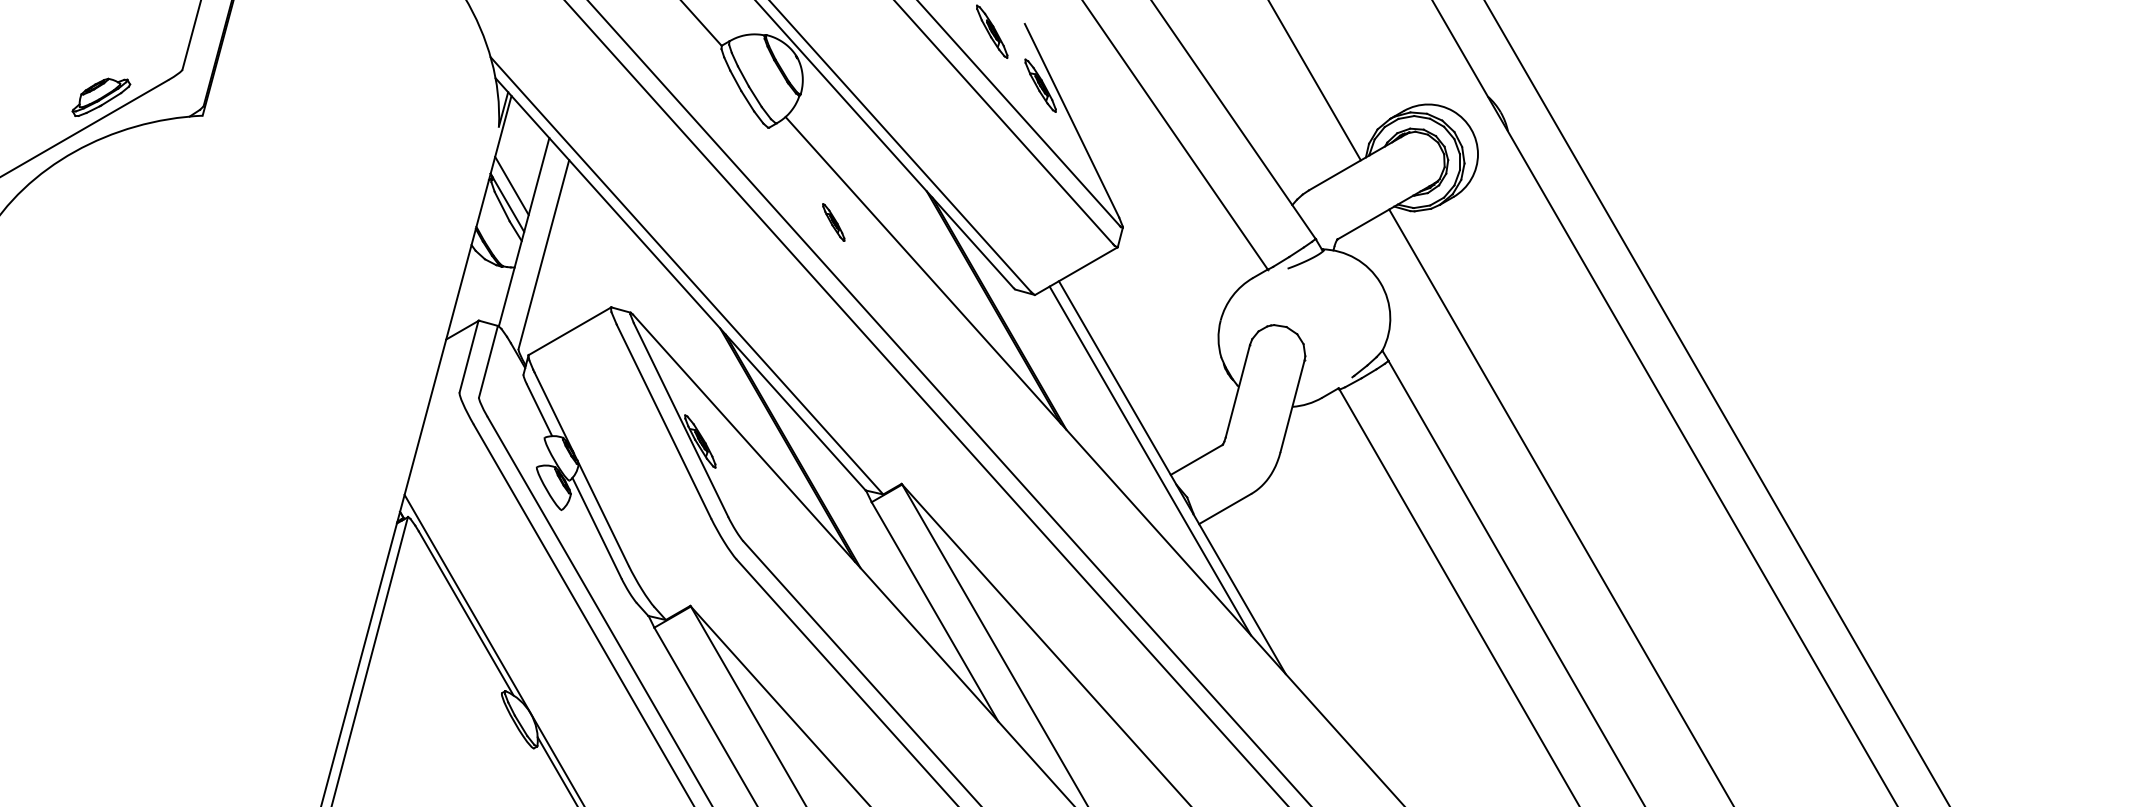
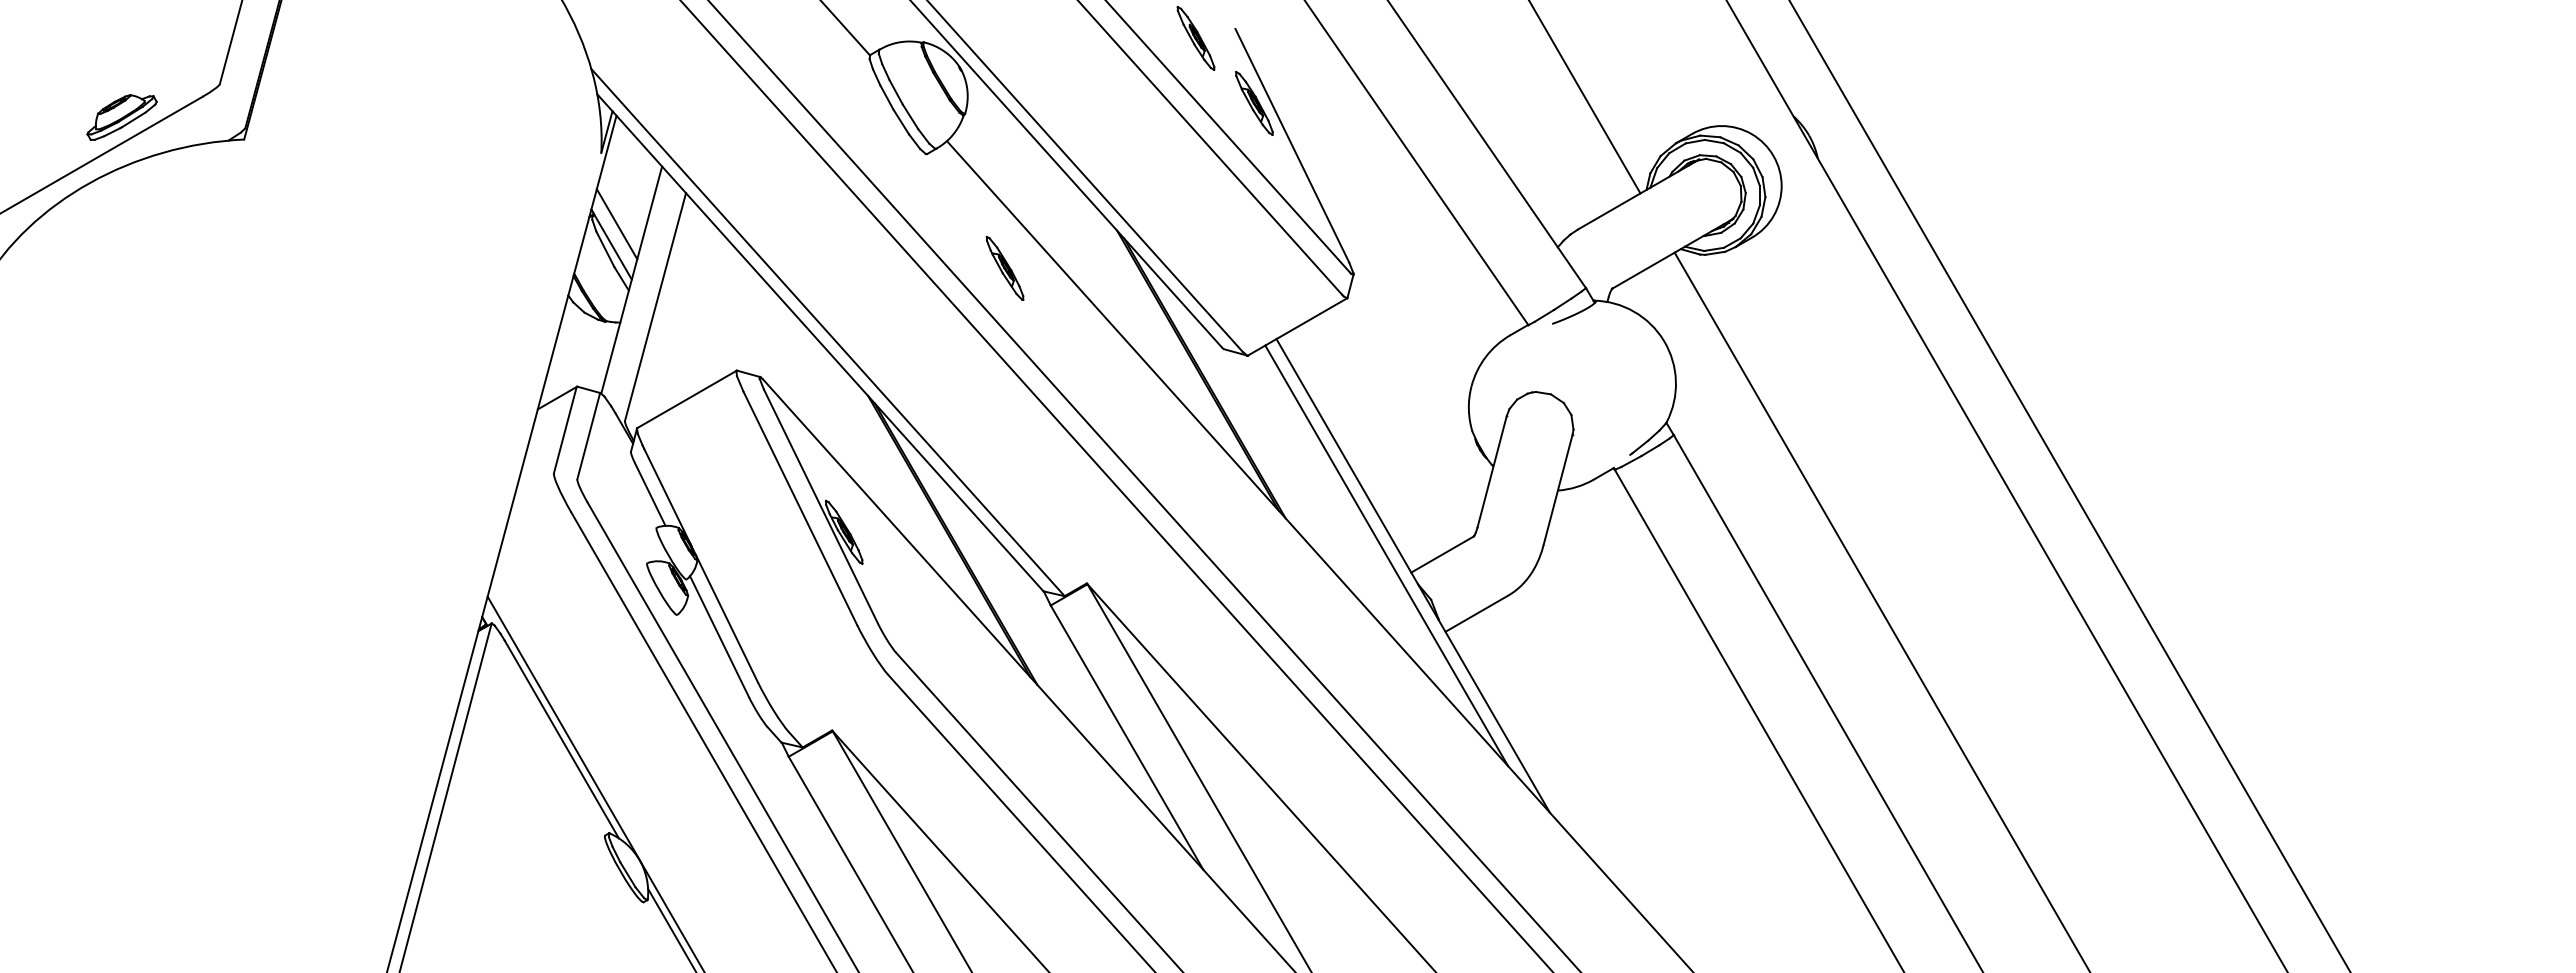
part: (833, 221) -> (1004, 267), size x1.43

